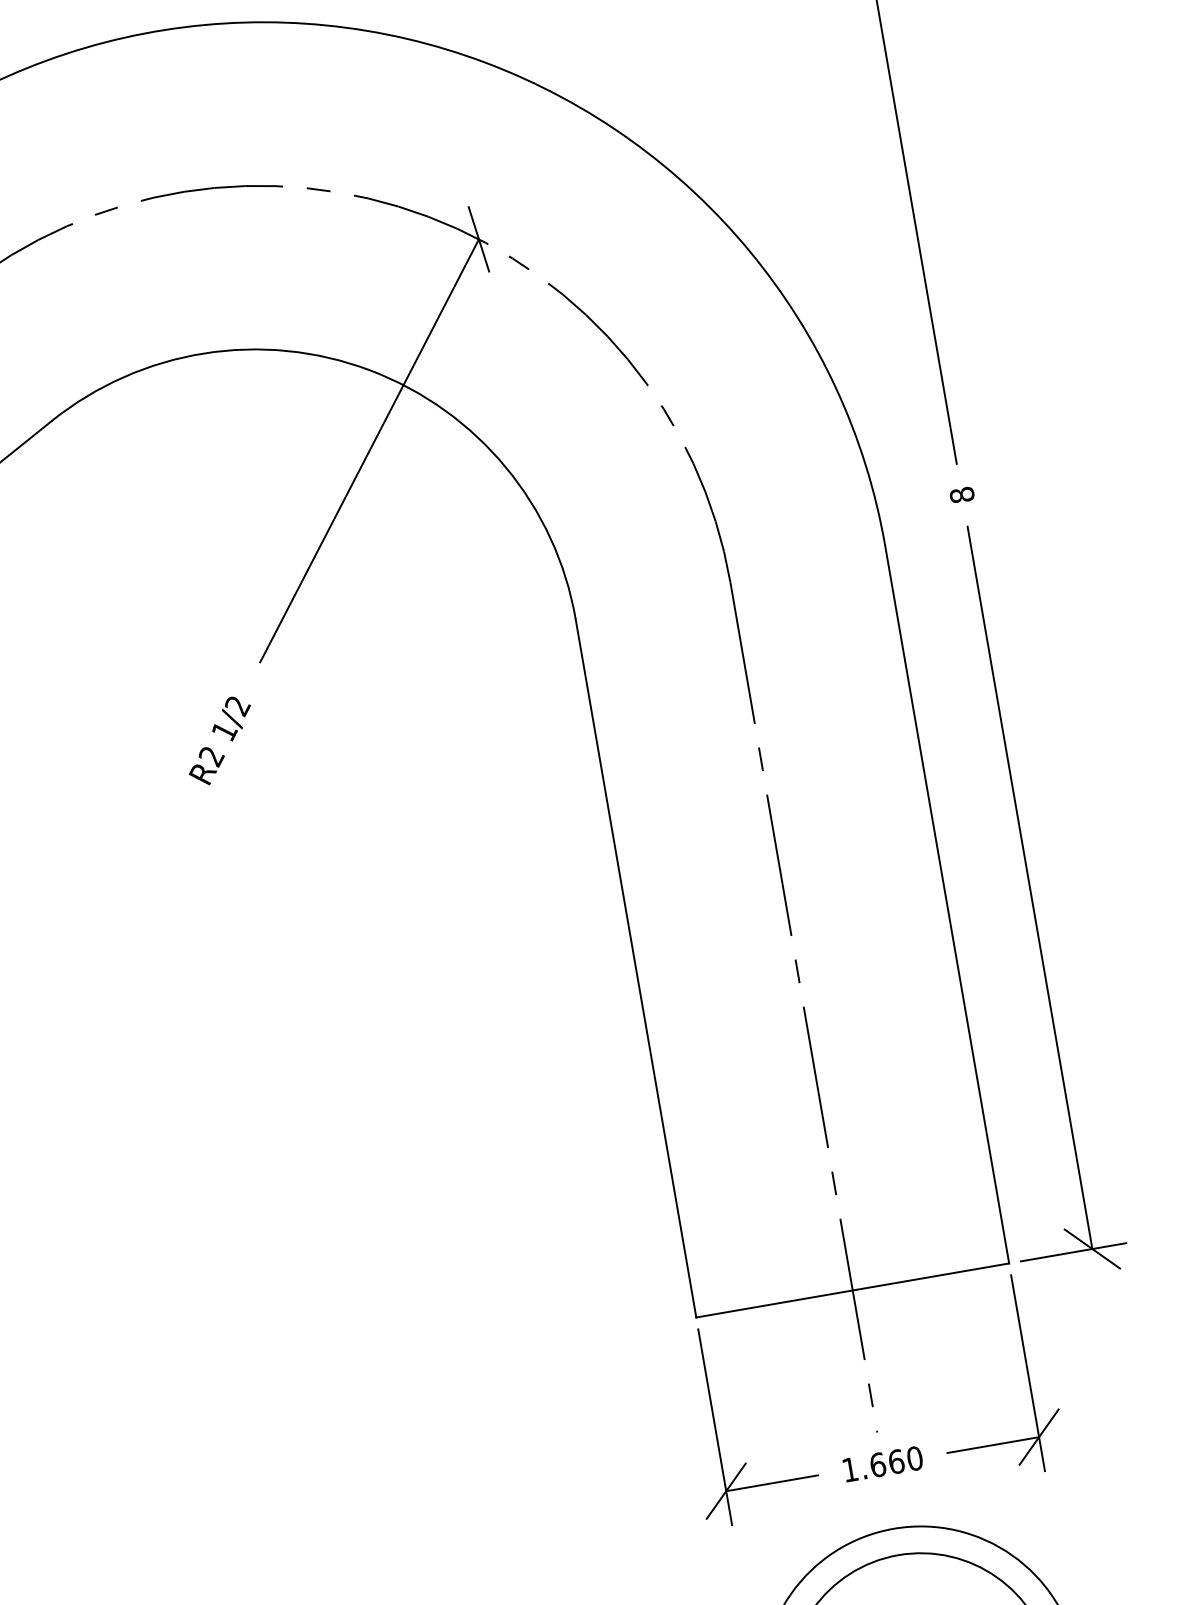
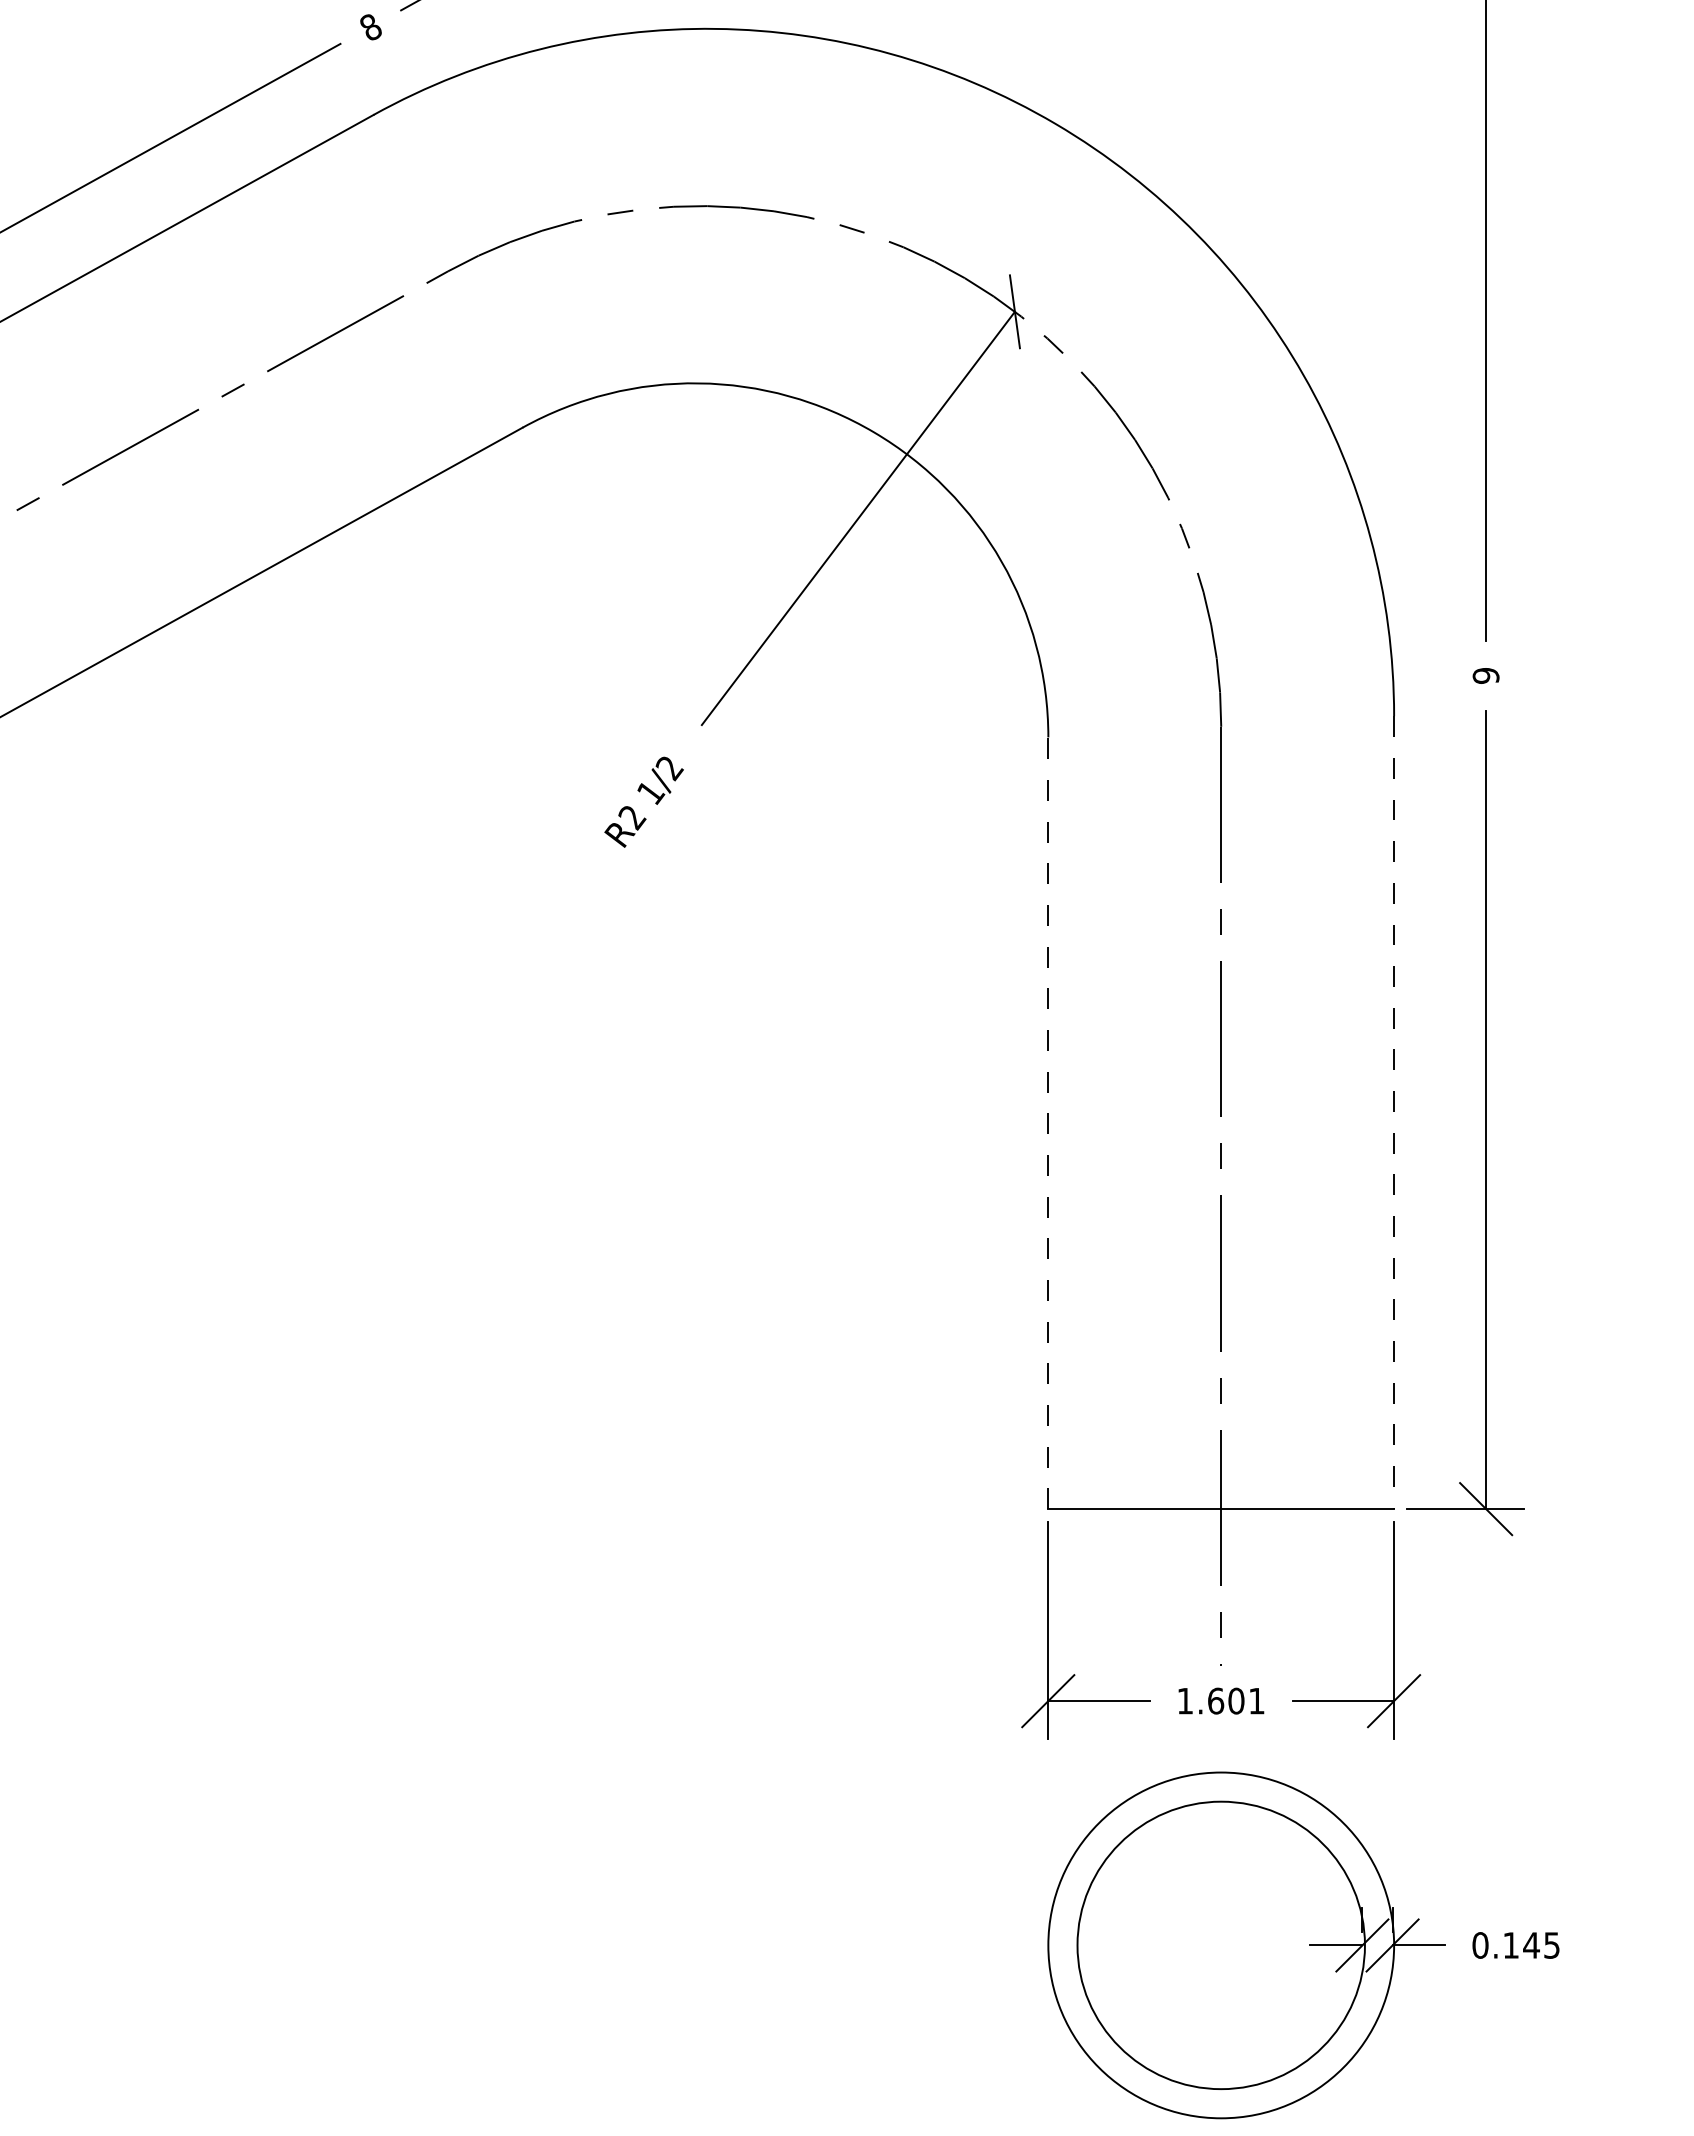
text: (961, 494) -> (1485, 675), 8 -> 9
line: (947, 905) -> (1394, 1113), solid -> dashed
line: (636, 968) -> (1048, 1123), solid -> dashed
text: (905, 1459) -> (1246, 1700), 1.660 -> 1.601

